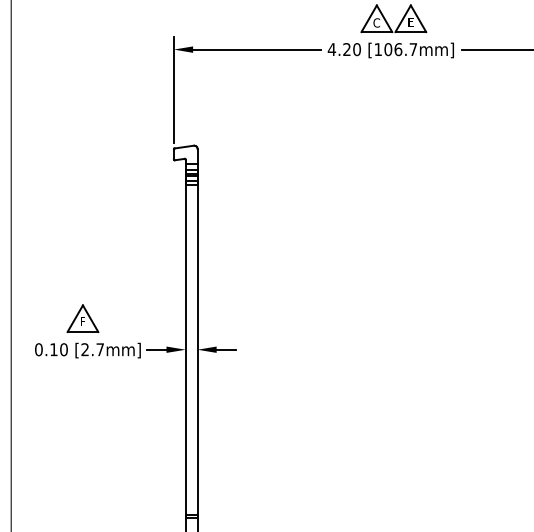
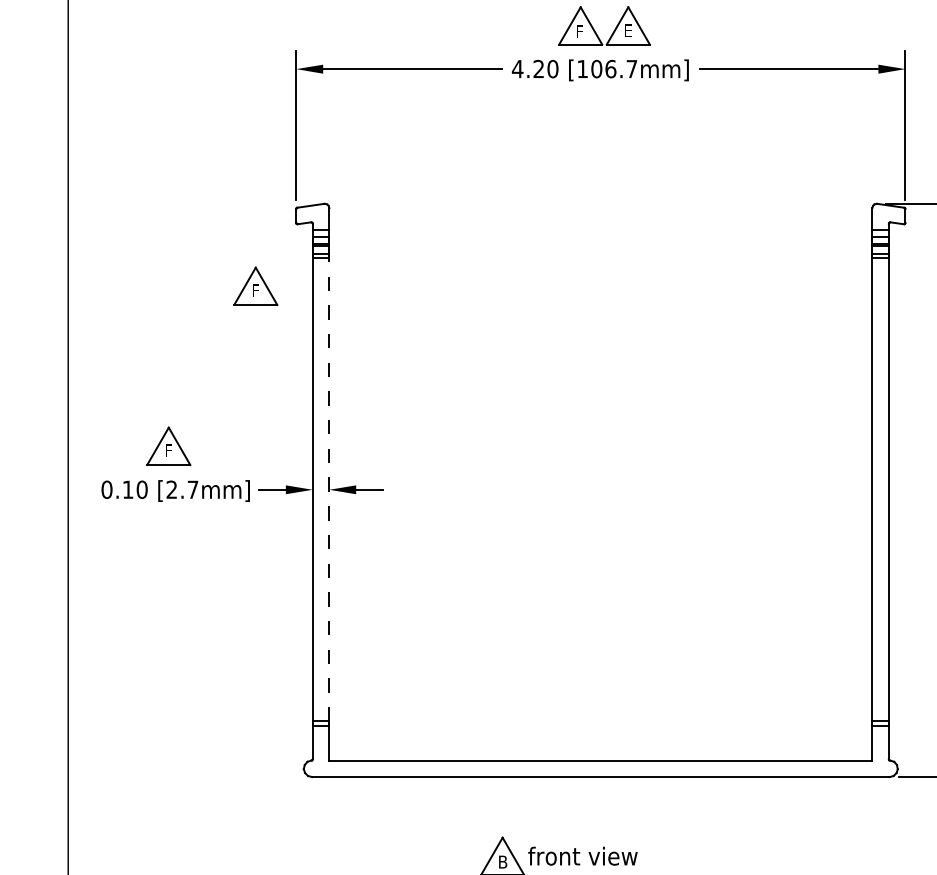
text: (376, 22) -> (580, 31), C -> F
part: (144, 203) -> (255, 285), added
line: (197, 349) -> (329, 489), solid -> dashed

